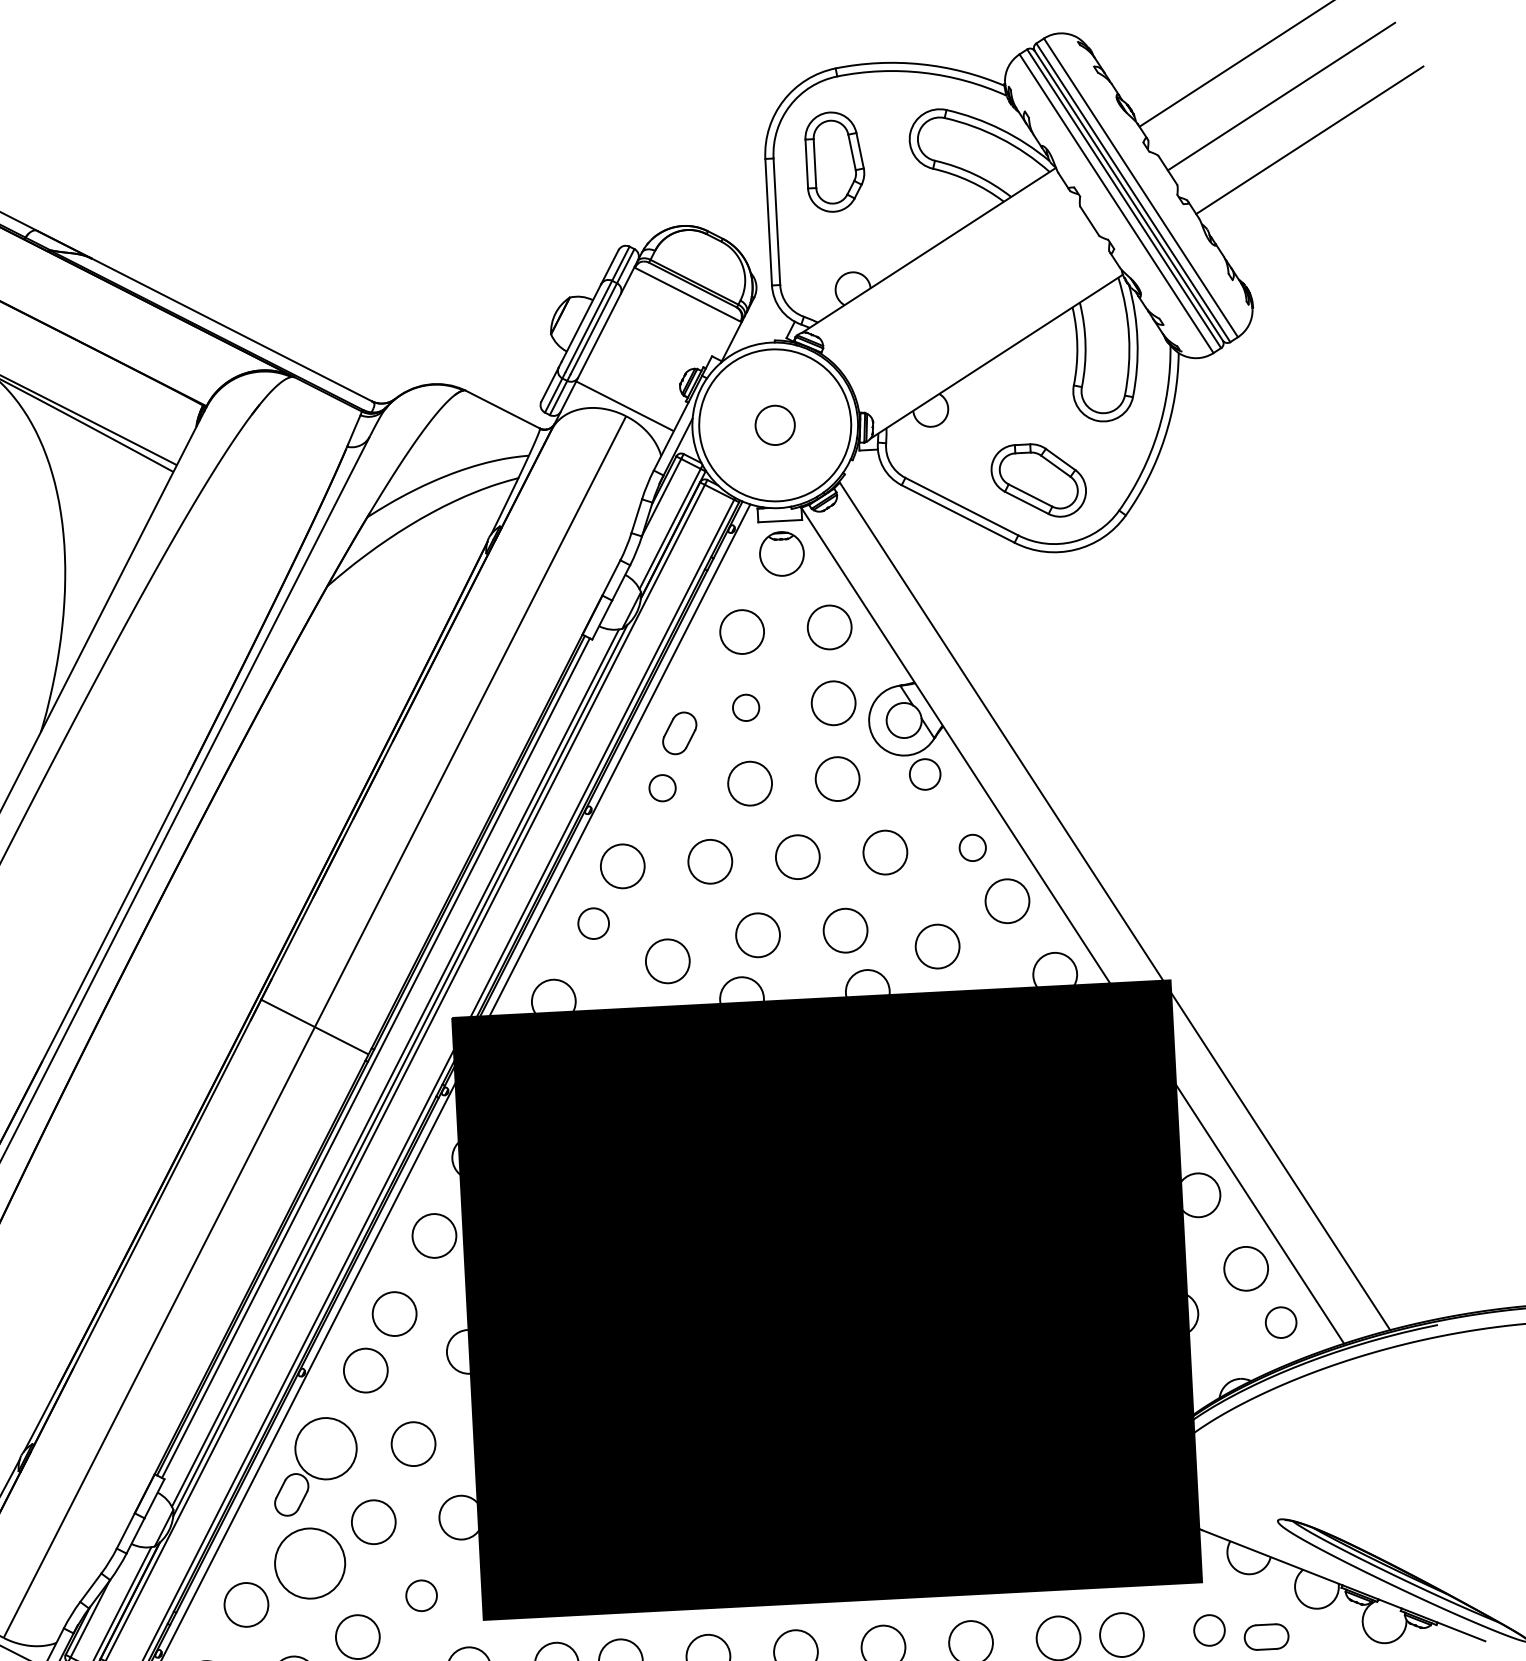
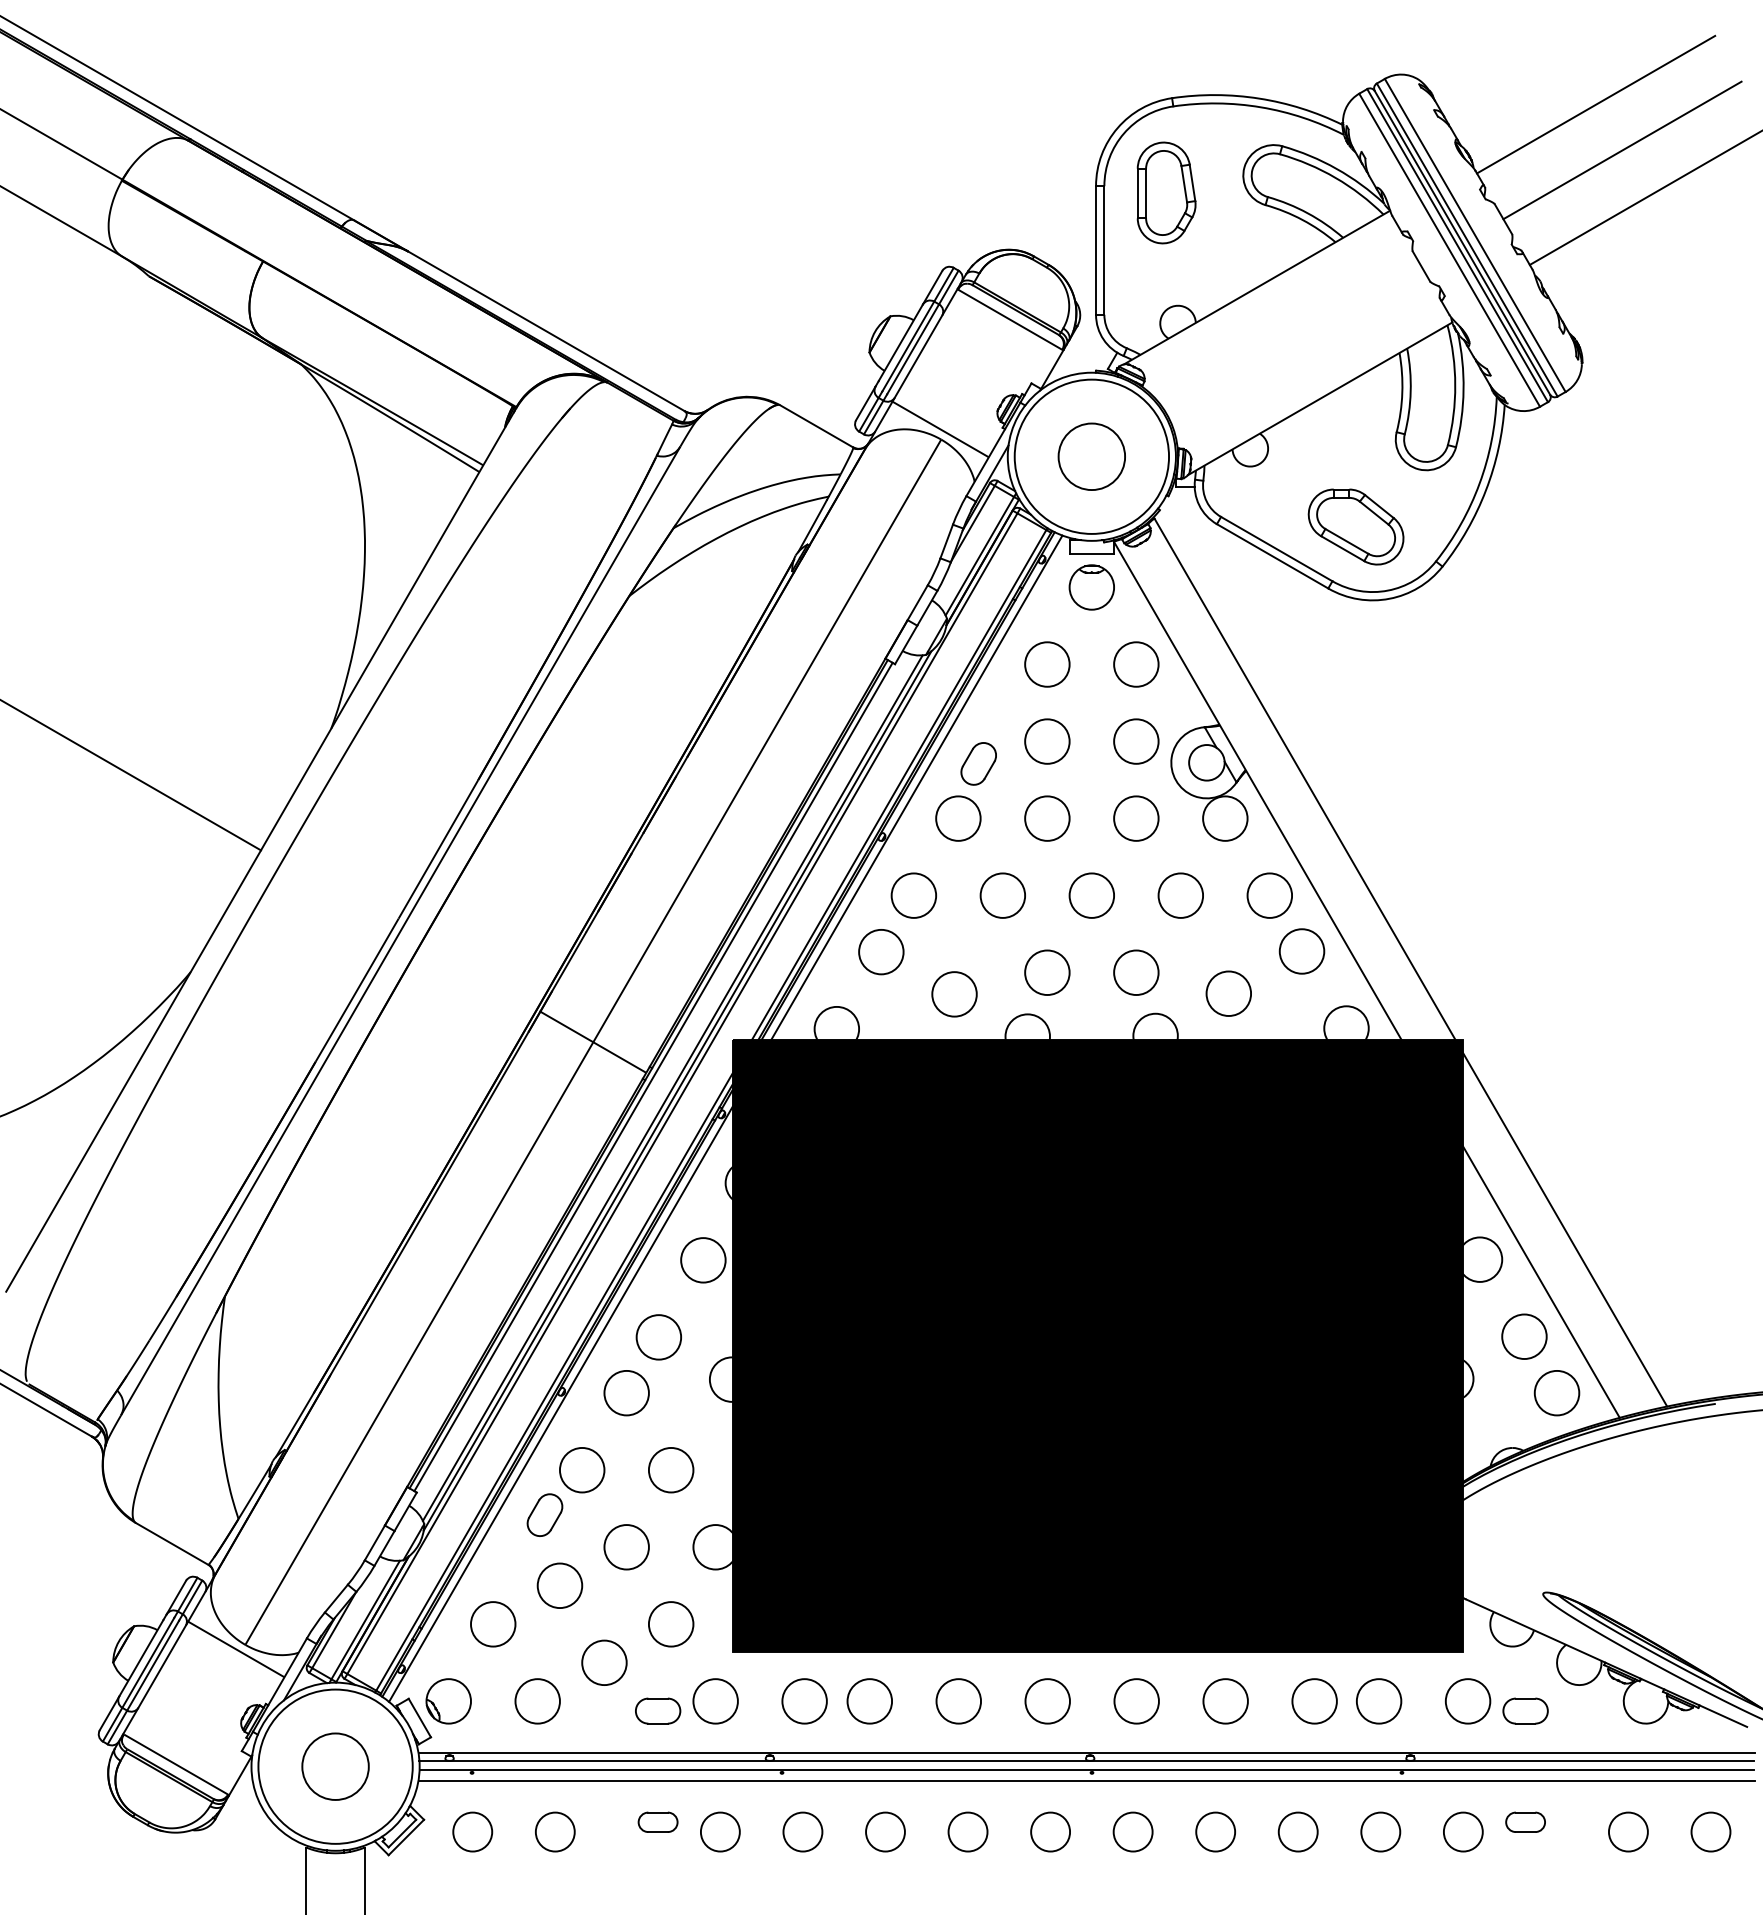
circle: (774, 425) -> (1091, 456), size x1.67
circle: (746, 707) -> (1047, 741), size x1.67
circle: (925, 774) -> (1225, 818), size x1.43
circle: (662, 788) -> (958, 818), size x1.67
circle: (972, 847) -> (1269, 895), size x1.67
circle: (593, 923) -> (881, 952), size x1.43
circle: (1280, 1322) -> (1556, 1392), size x1.43
circle: (325, 1448) -> (581, 1469), size x0.71
circle: (309, 1563) -> (559, 1585), size x0.62
circle: (421, 1595) -> (671, 1624), size x1.43
circle: (1208, 1630) -> (1467, 1701), size x1.43

